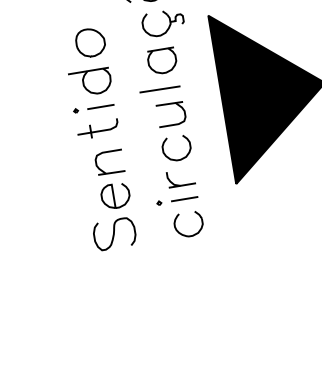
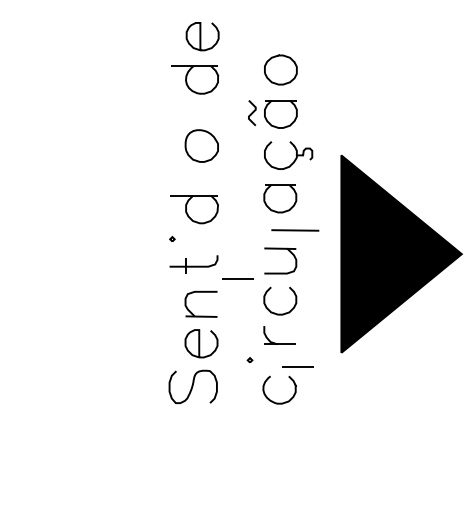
part: (90, 42) -> (201, 145), moved
line: (160, 89) -> (295, 230), moved
line: (100, 106) -> (237, 278), moved
line: (184, 198) -> (297, 366), moved

